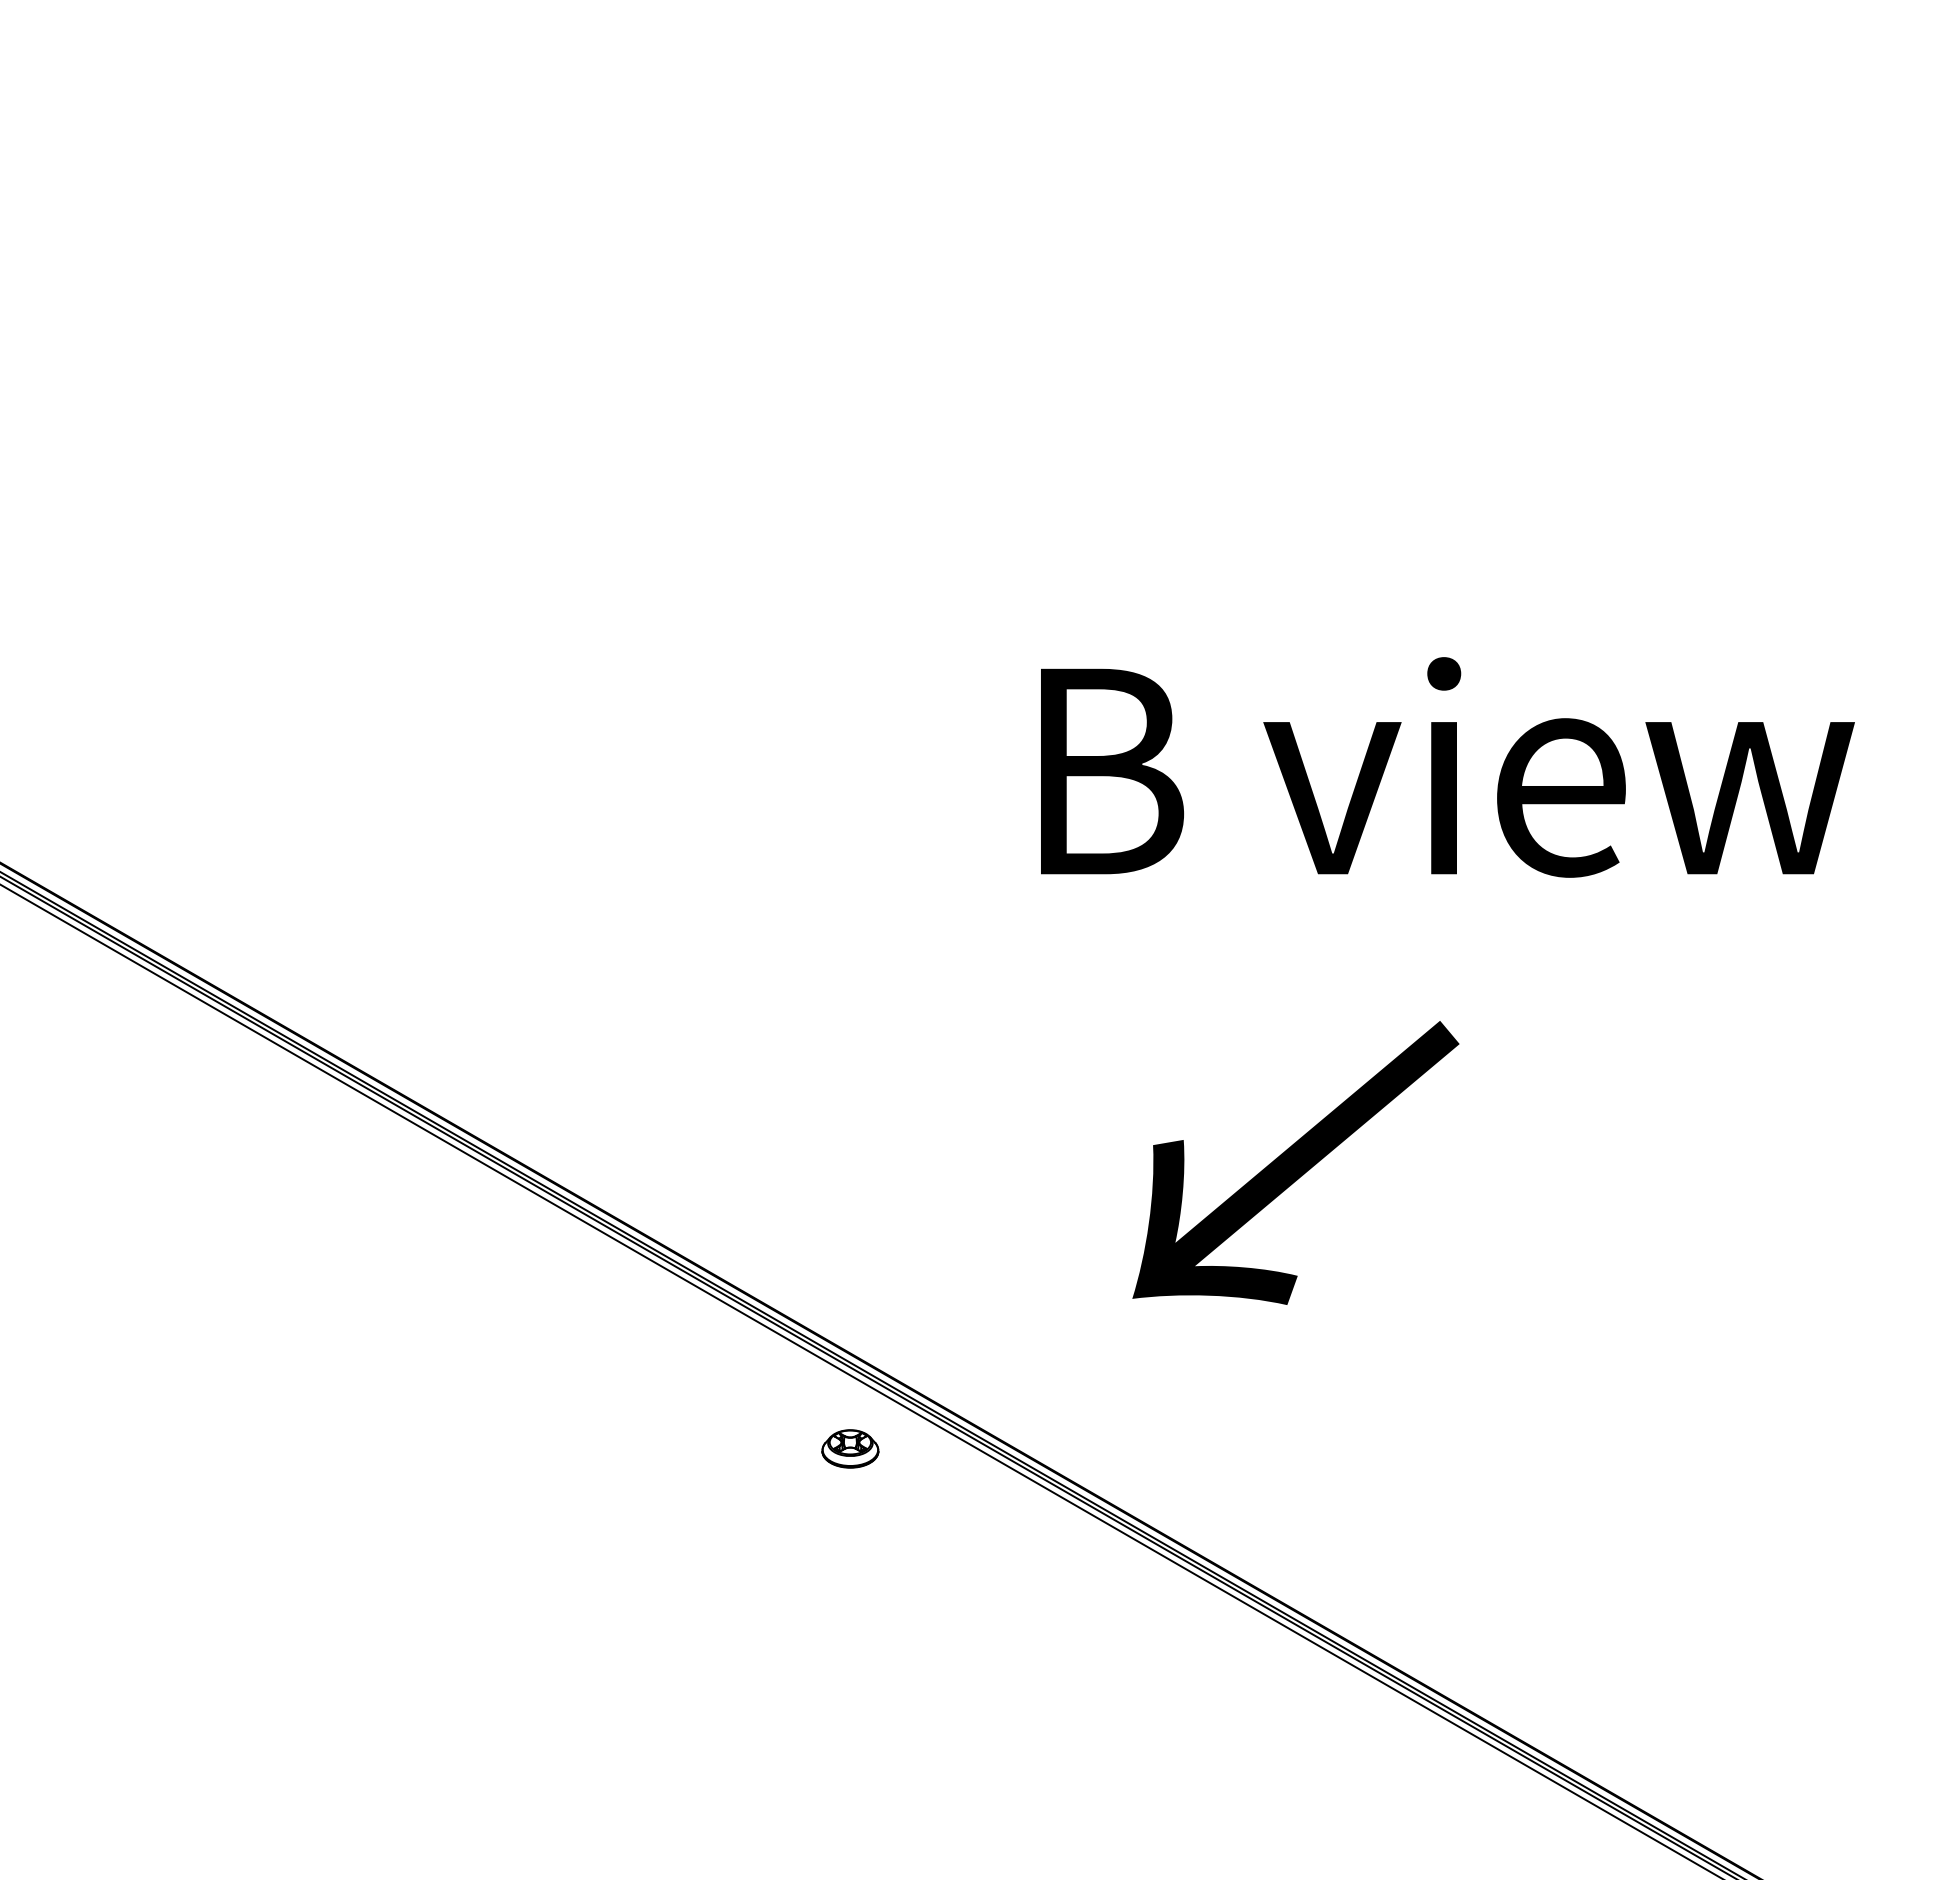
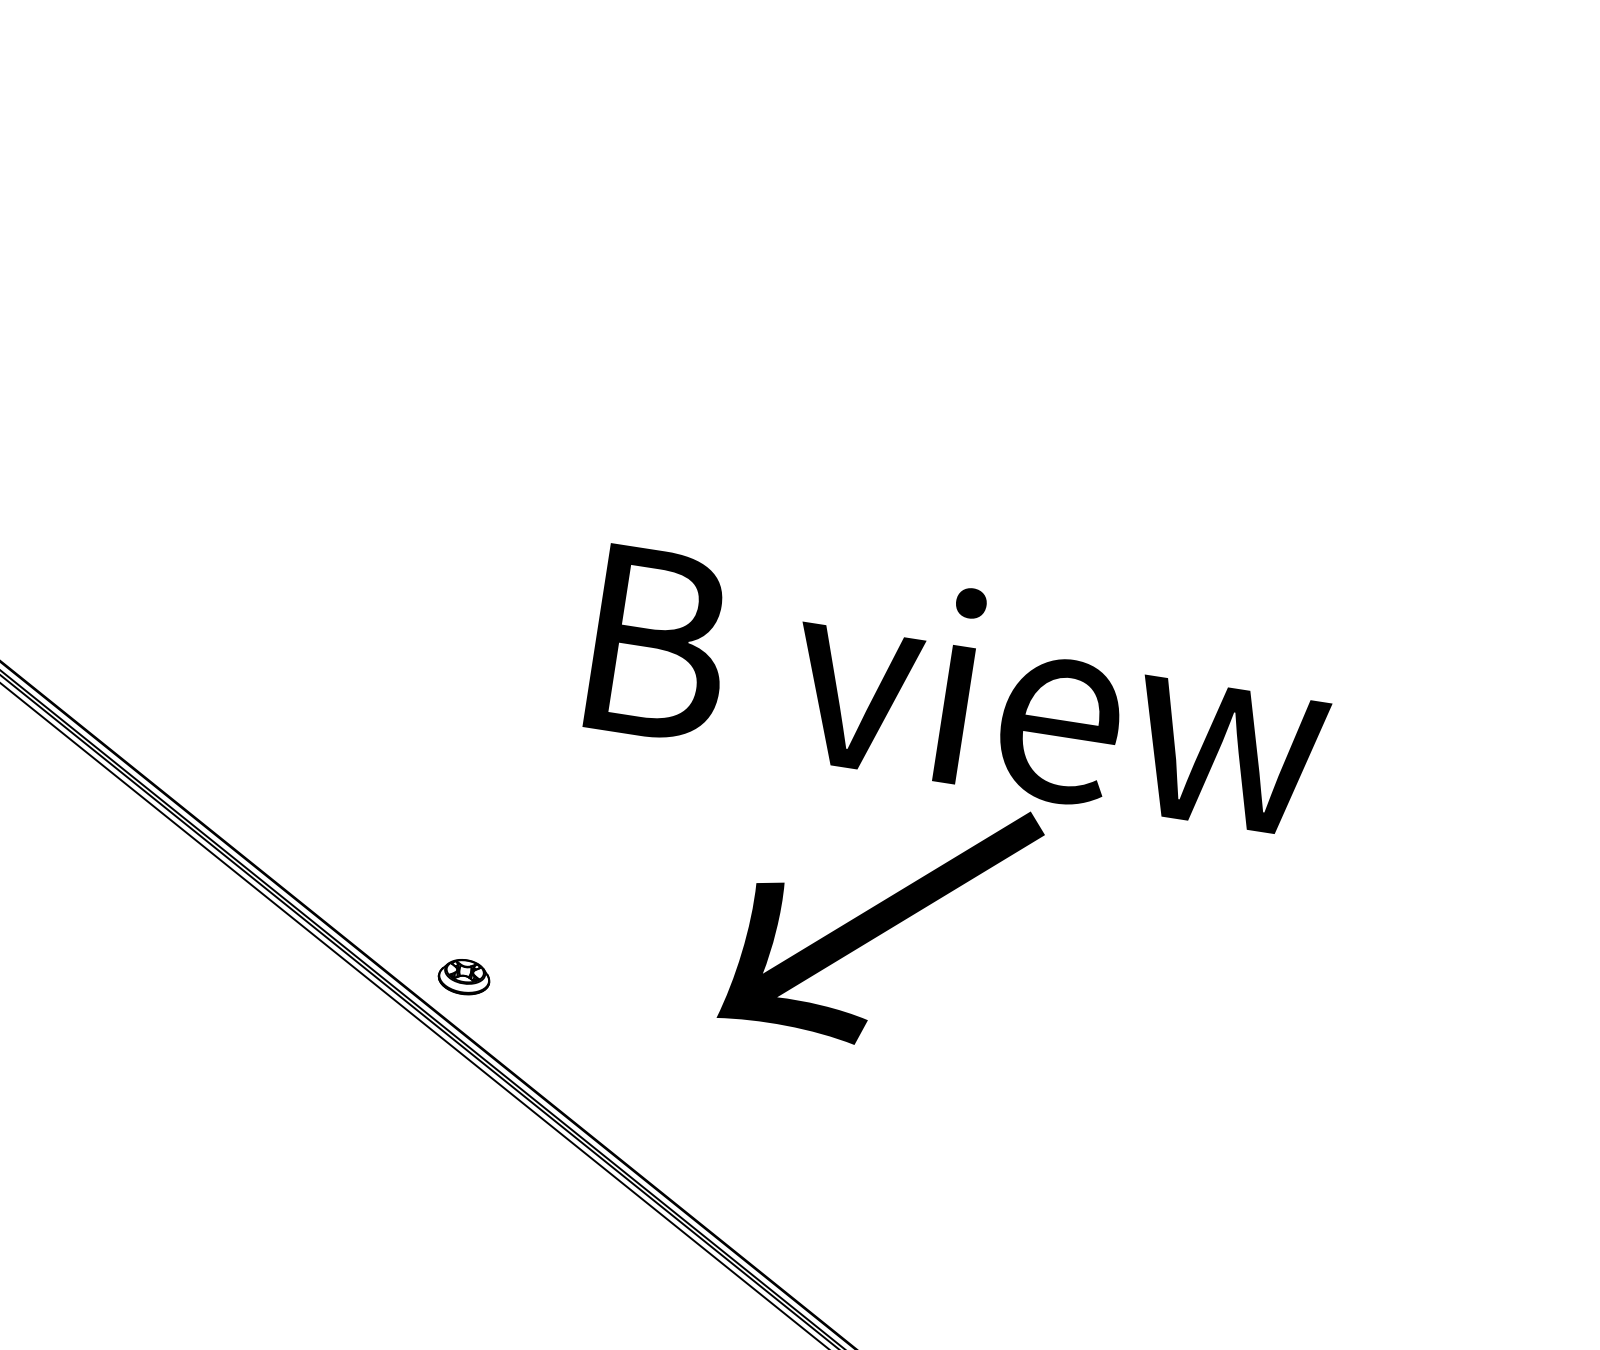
text: (1447, 767) -> (961, 687), moved
part: (850, 1448) -> (464, 976), moved

